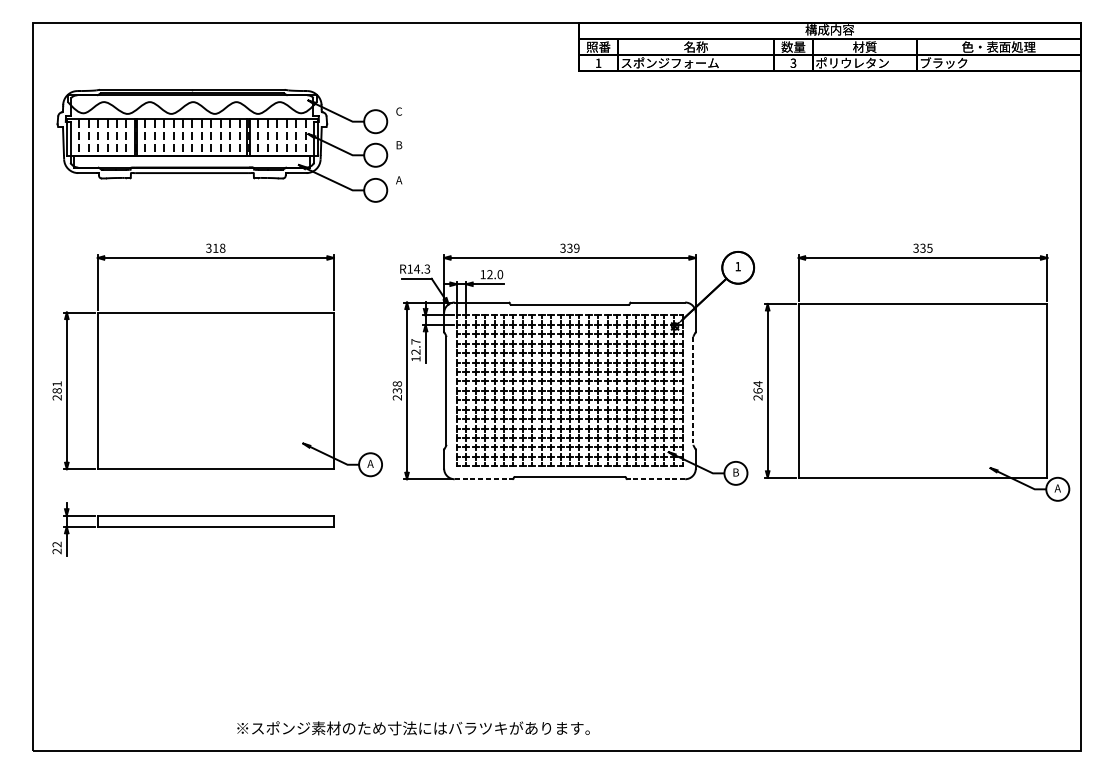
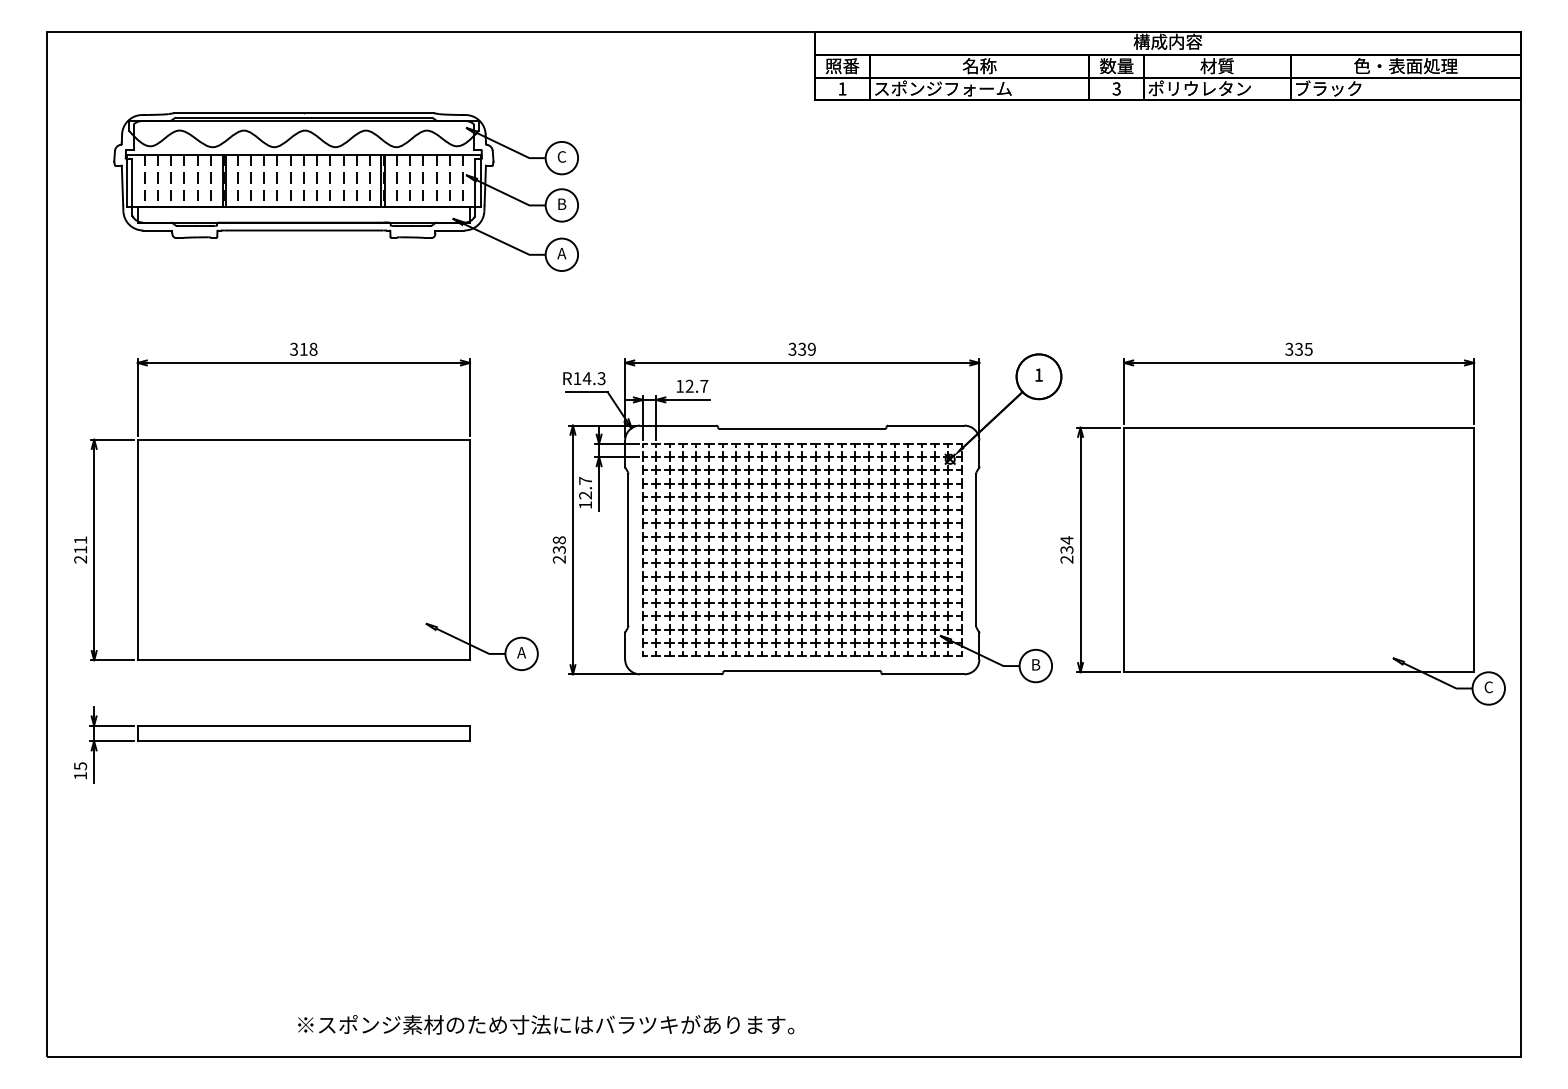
part: (221, 145) -> (345, 191), moved
text: (500, 274) -> (704, 385), 12.0 -> 12.7
text: (57, 390) -> (80, 549), 281 -> 211
line: (693, 390) -> (976, 549), dashed -> solid
text: (757, 390) -> (1066, 549), 264 -> 234
line: (483, 479) -> (680, 674), dashed -> solid
line: (656, 479) -> (923, 674), dashed -> solid
text: (1057, 488) -> (1488, 687), A -> C
text: (57, 547) -> (80, 770), 22 -> 15
text: (413, 728) -> (546, 1024), moved

